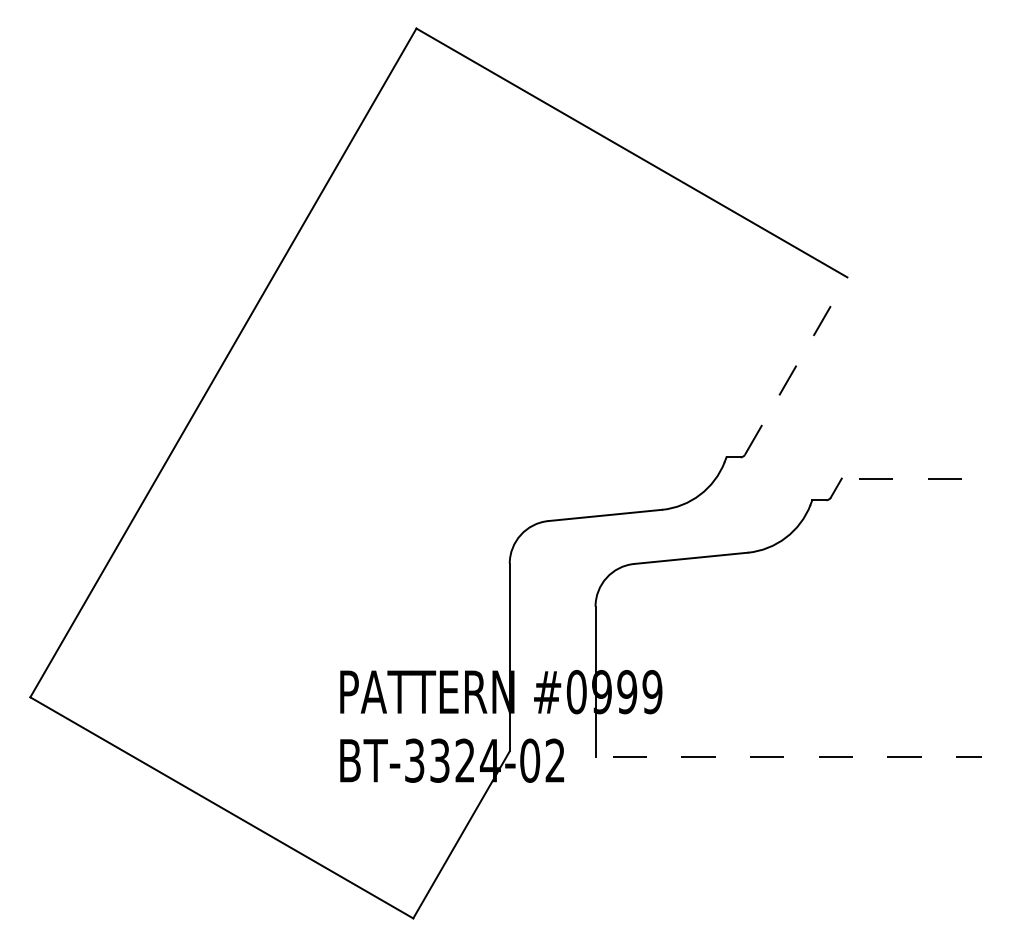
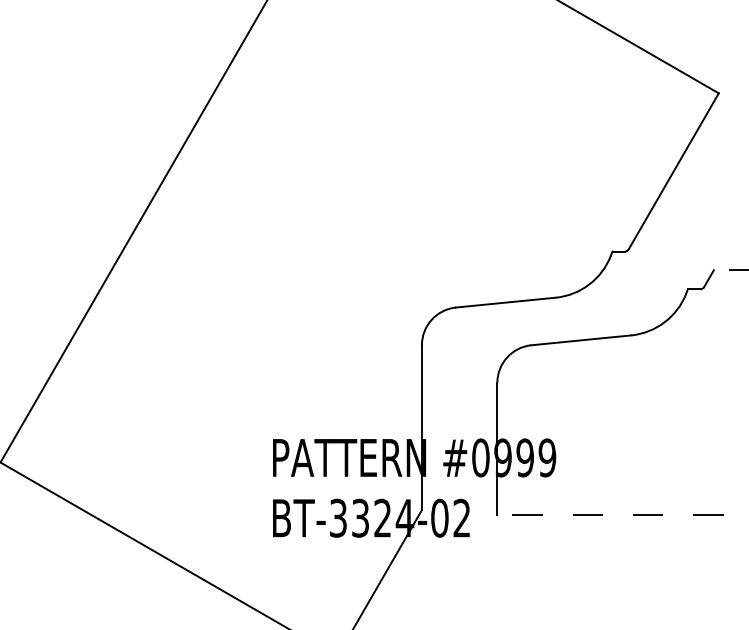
line: (796, 365) -> (674, 170), dashed -> solid

